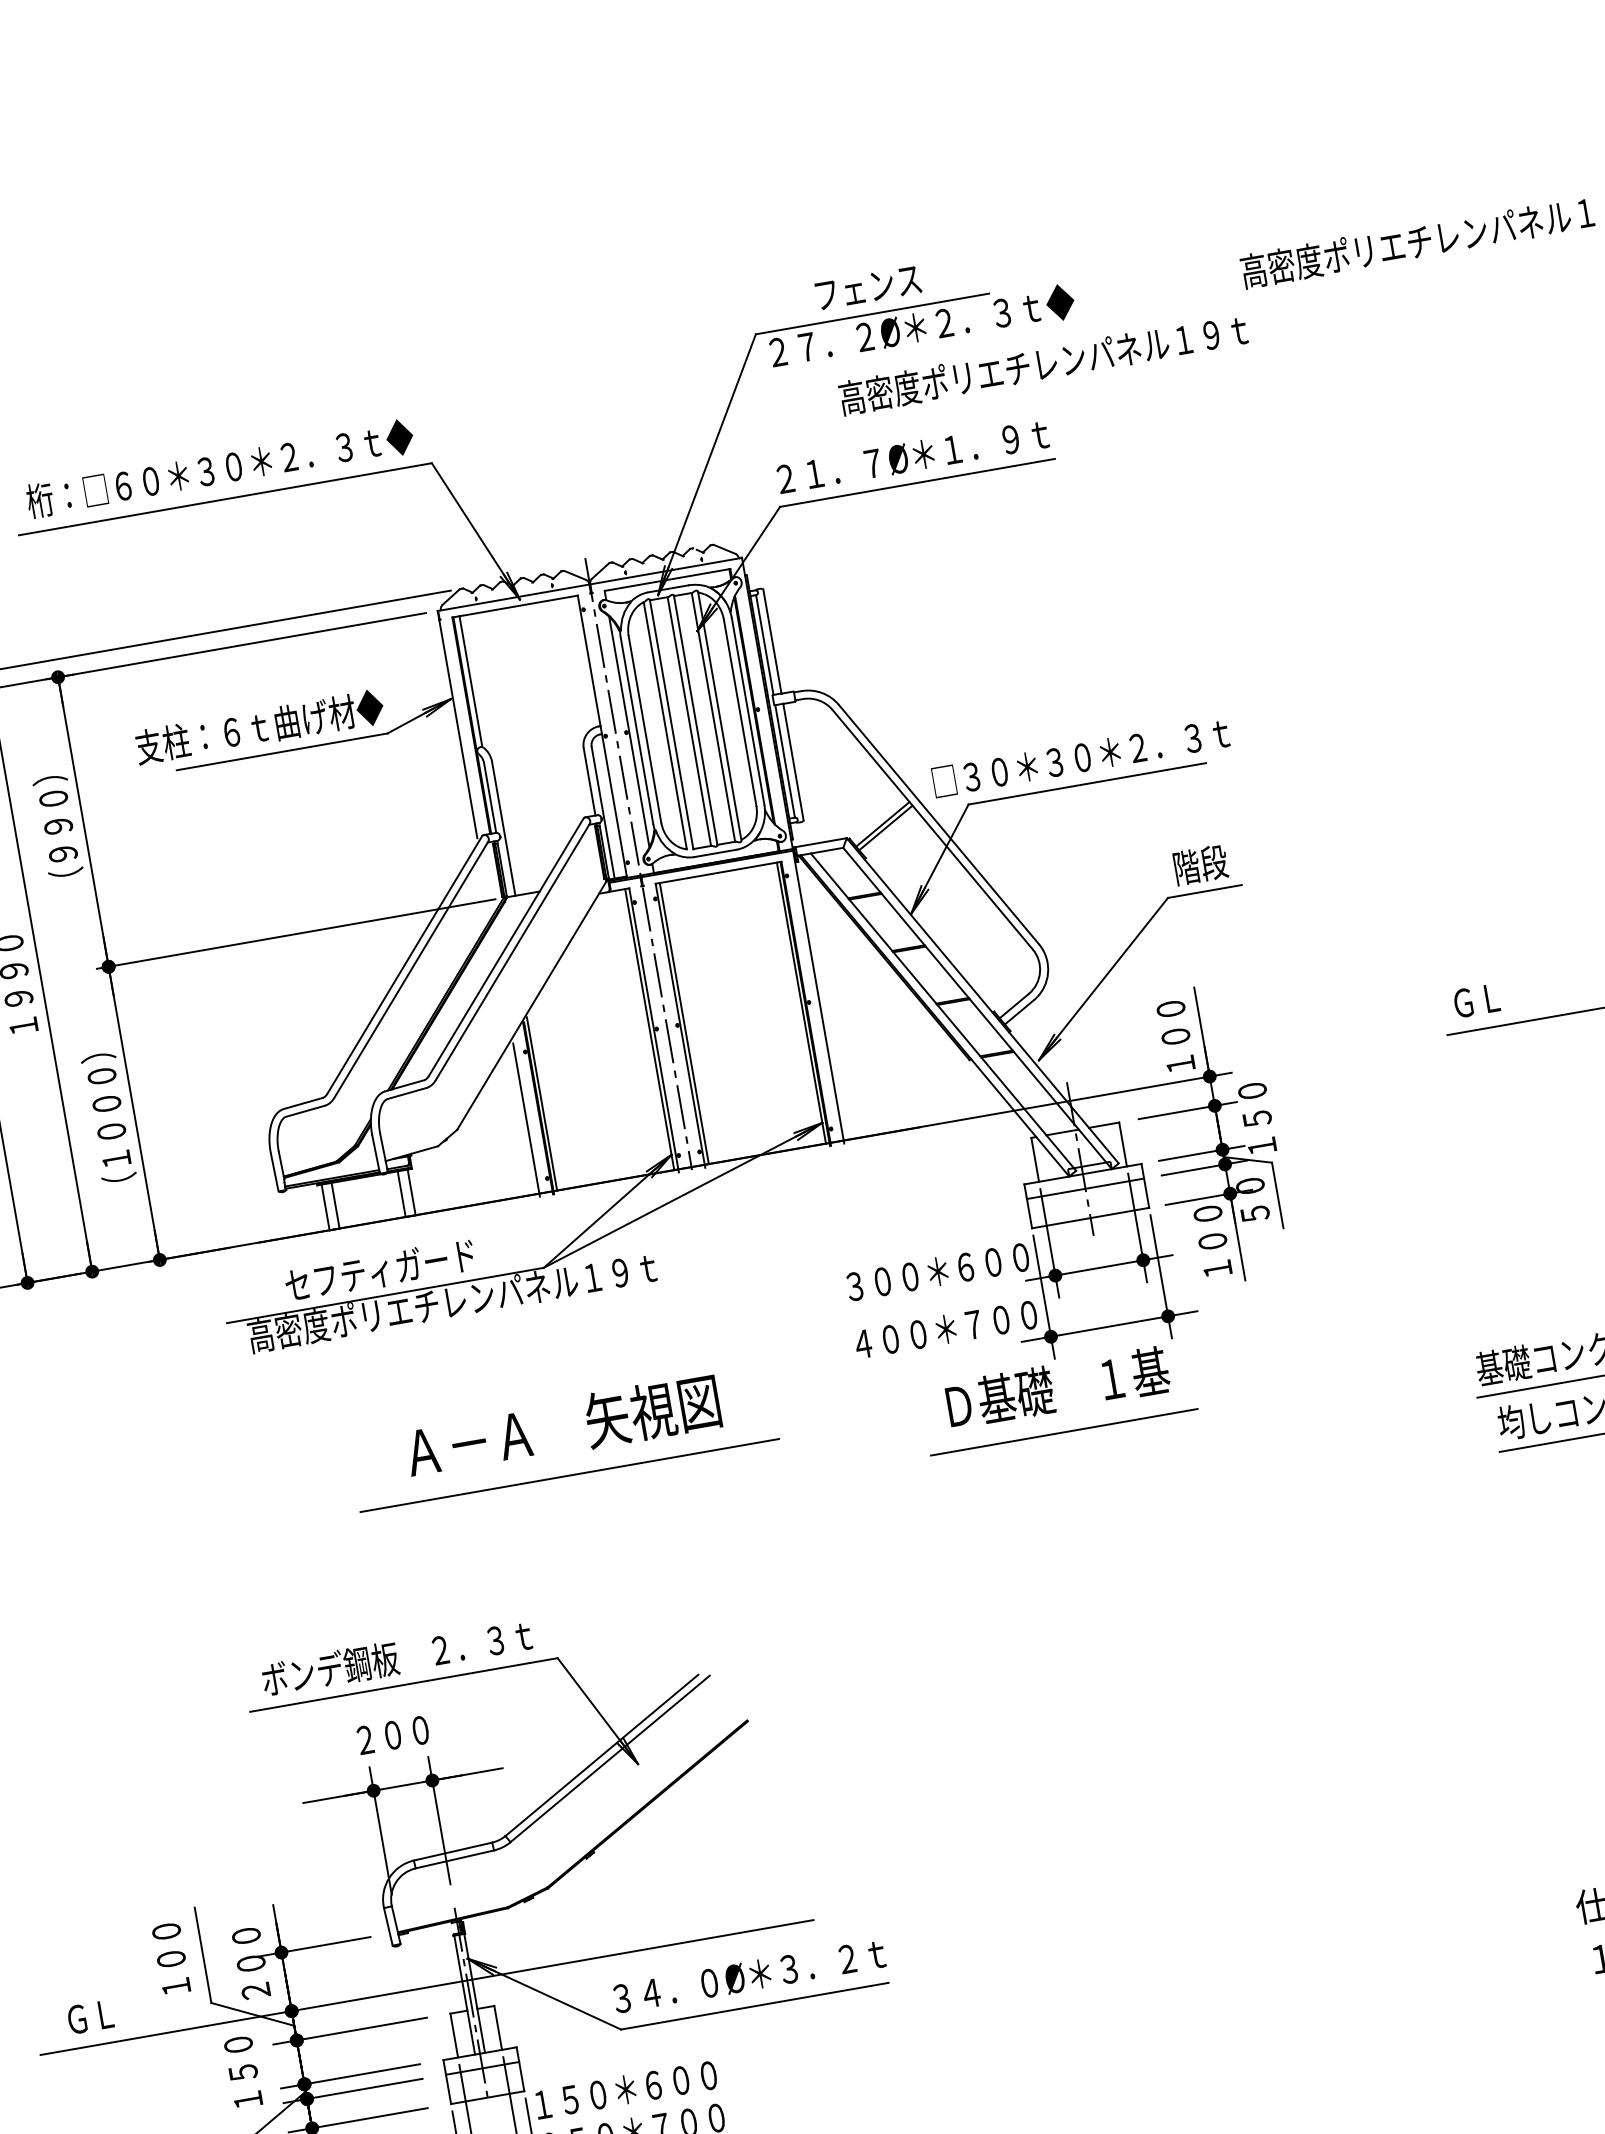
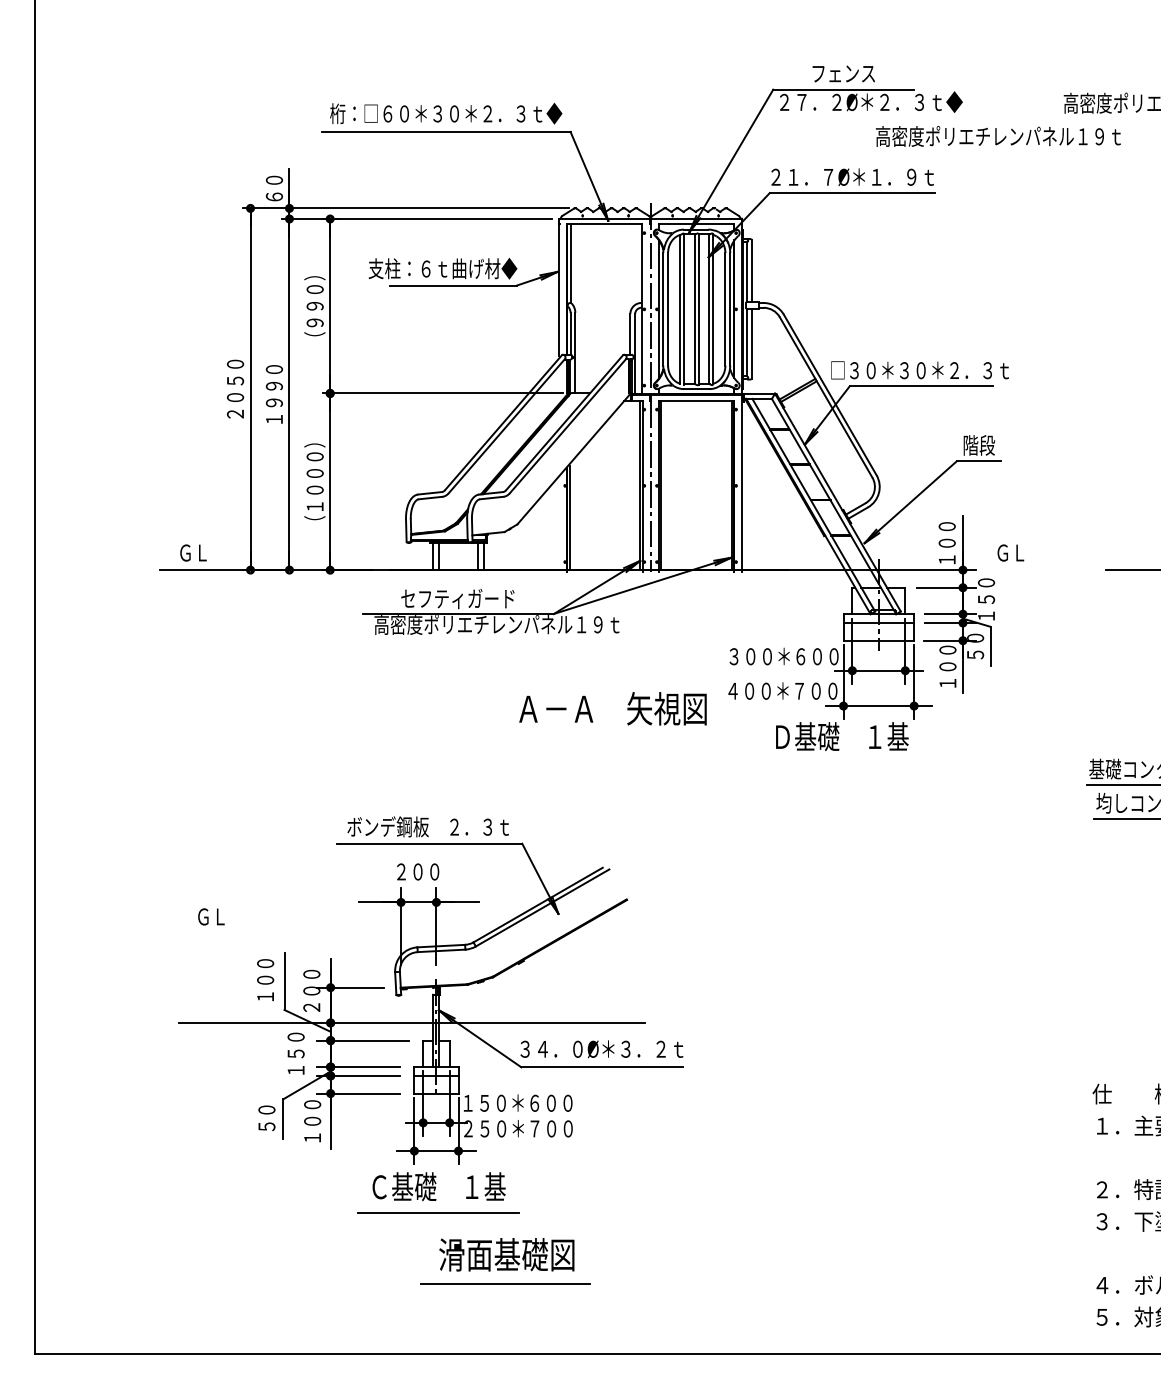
text: (1043, 362) -> (998, 135), moved
text: (1476, 1000) -> (1010, 552), moved
line: (525, 1119) -> (558, 525), removed
text: (562, 1426) -> (612, 708), moved
line: (1063, 1431) -> (841, 762), removed
line: (569, 1476) -> (547, 738), removed
text: (90, 2016) -> (211, 916), moved

